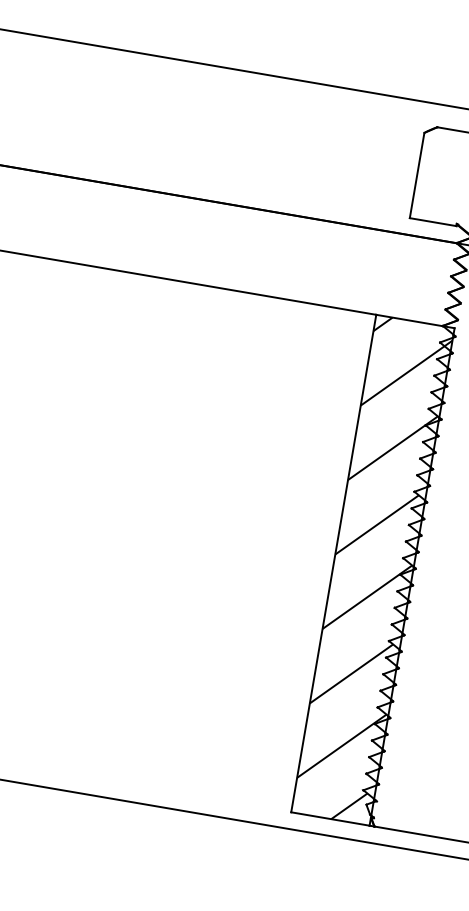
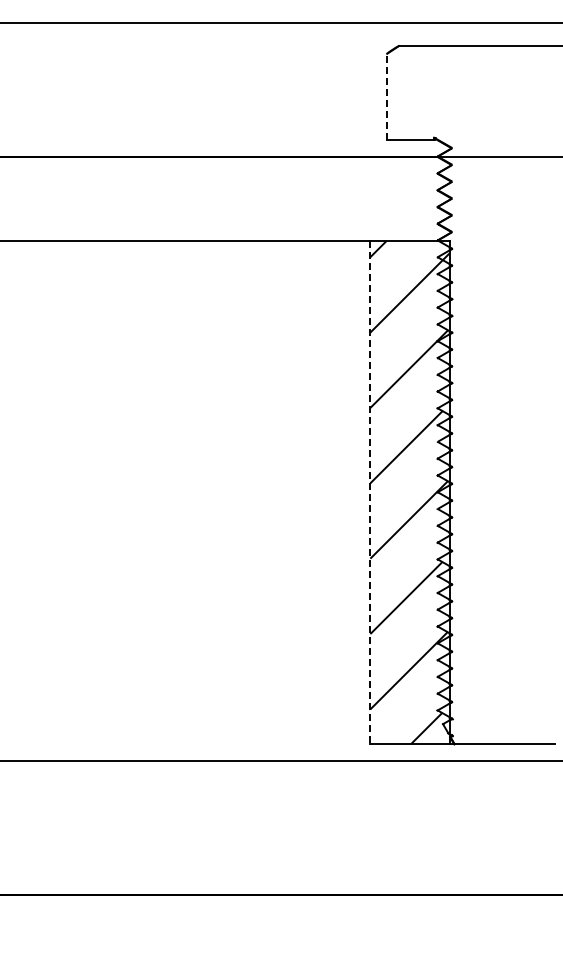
line: (417, 175) -> (387, 96), solid -> dashed
line: (333, 563) -> (370, 492), solid -> dashed

